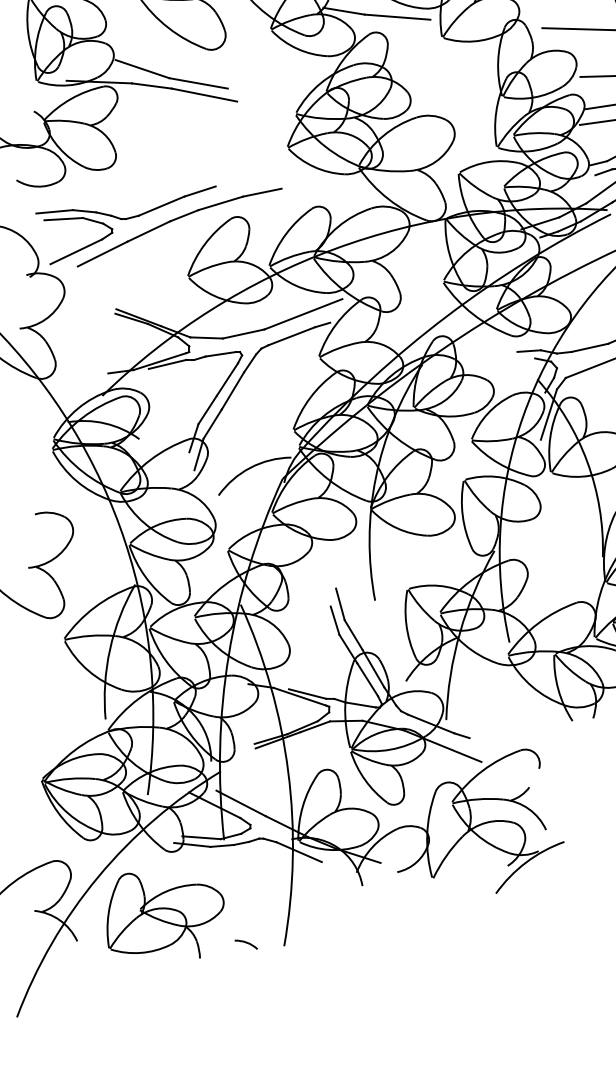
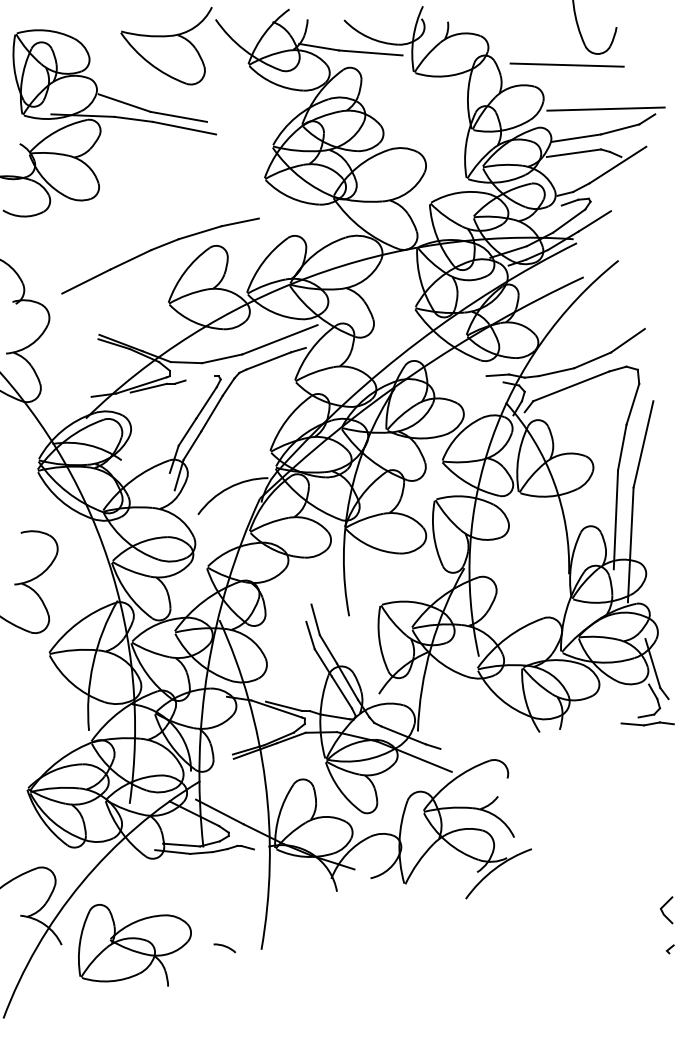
part: (125, 224) -> (108, 253), removed
line: (220, 354) -> (199, 378), removed
line: (548, 414) -> (516, 436), removed
line: (298, 851) -> (275, 858), removed
part: (165, 915) -> (134, 945), moved

